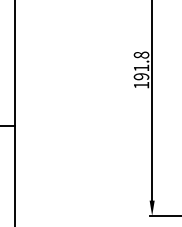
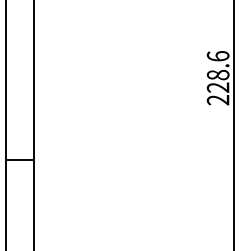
text: (141, 69) -> (218, 77), 191.8 -> 228.6

